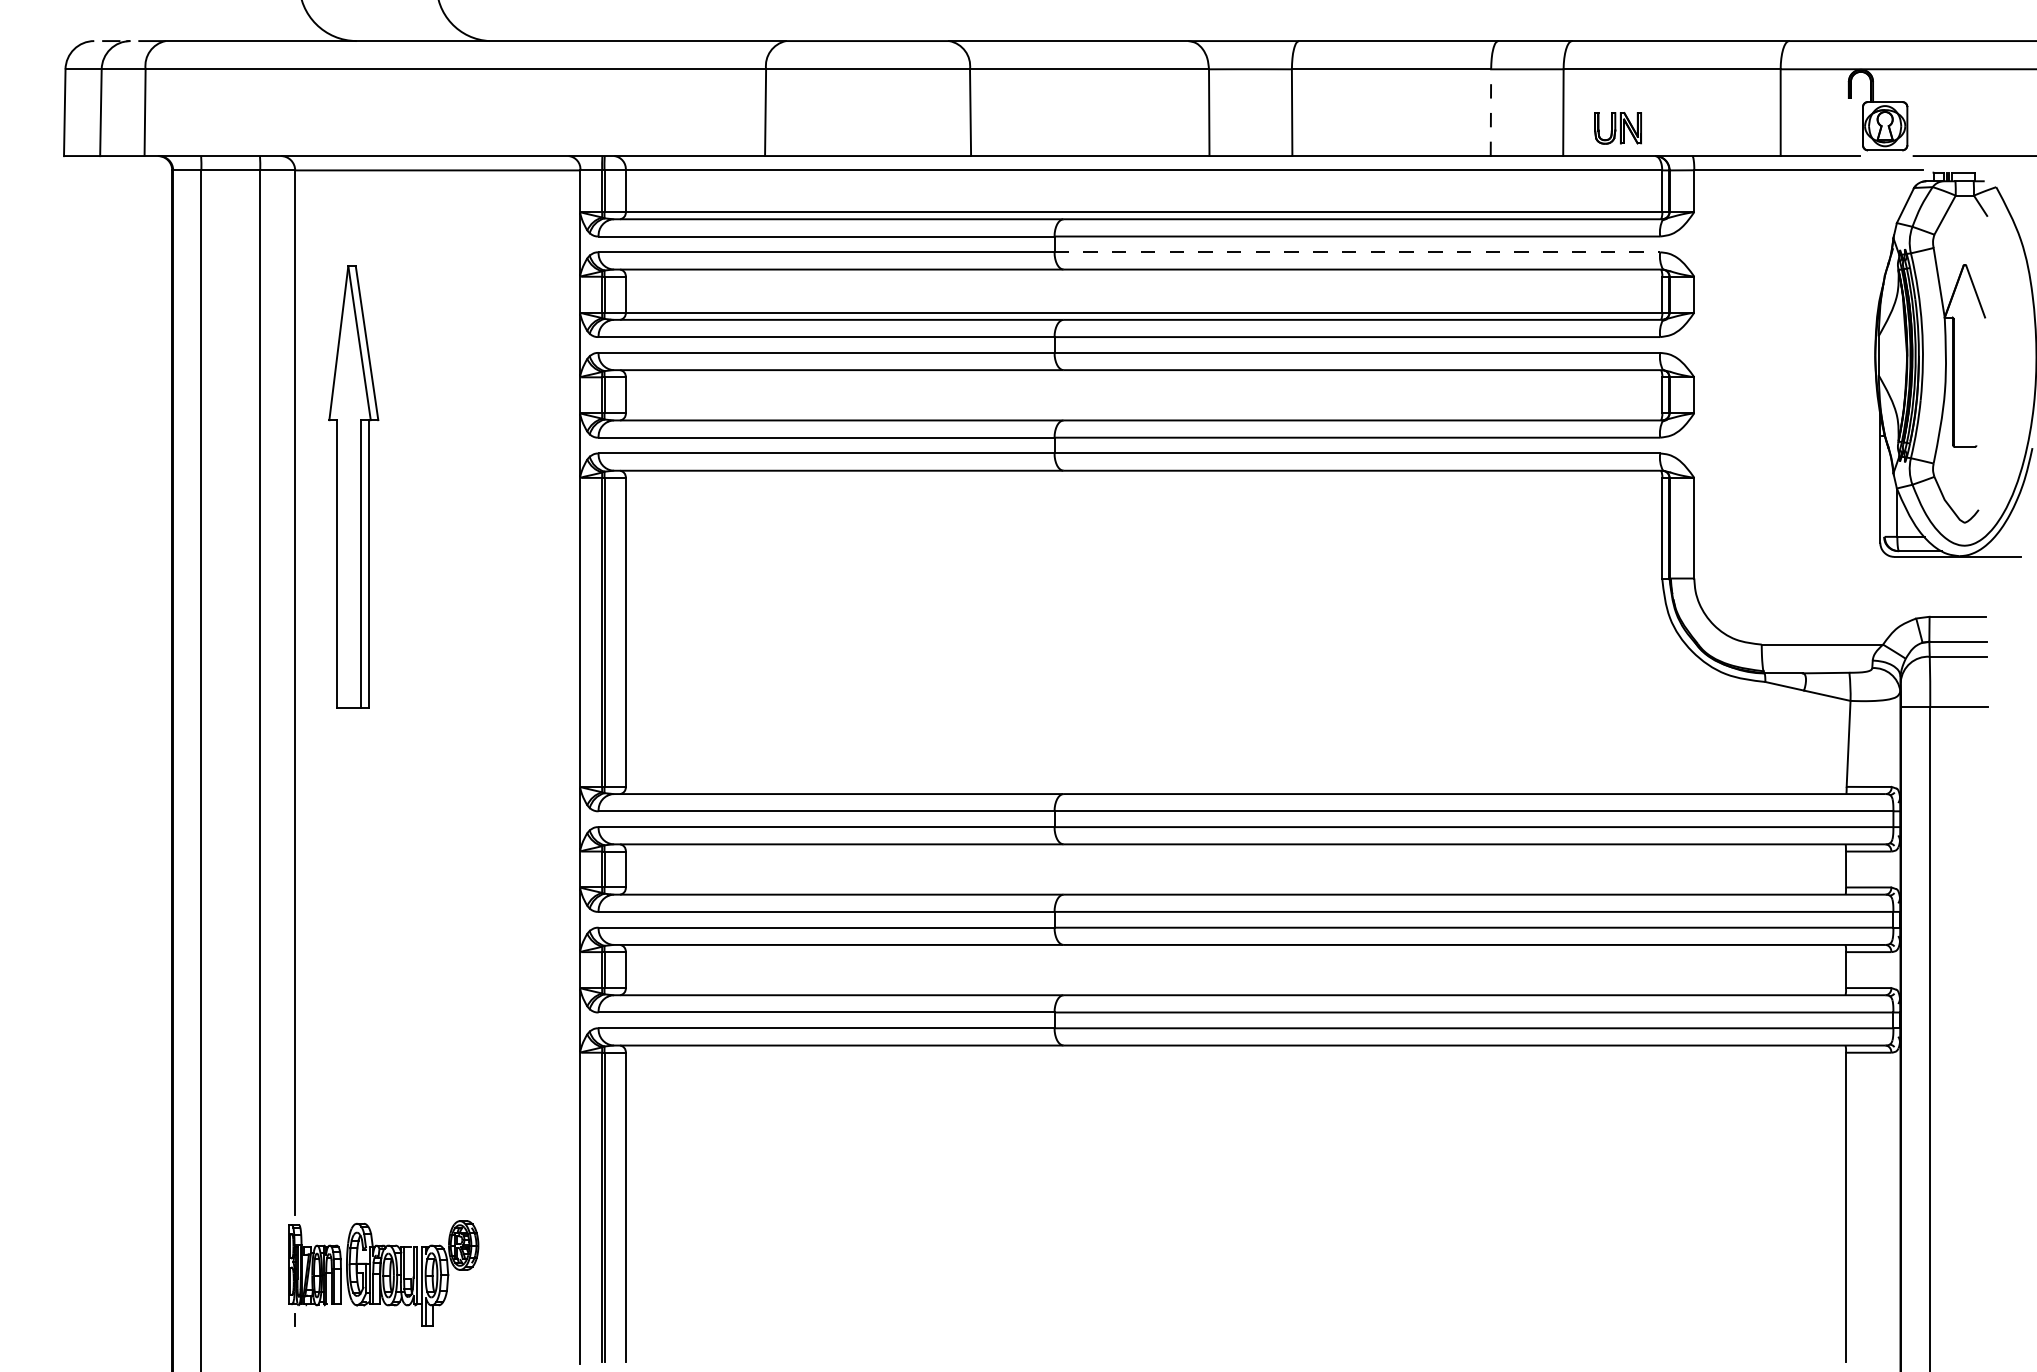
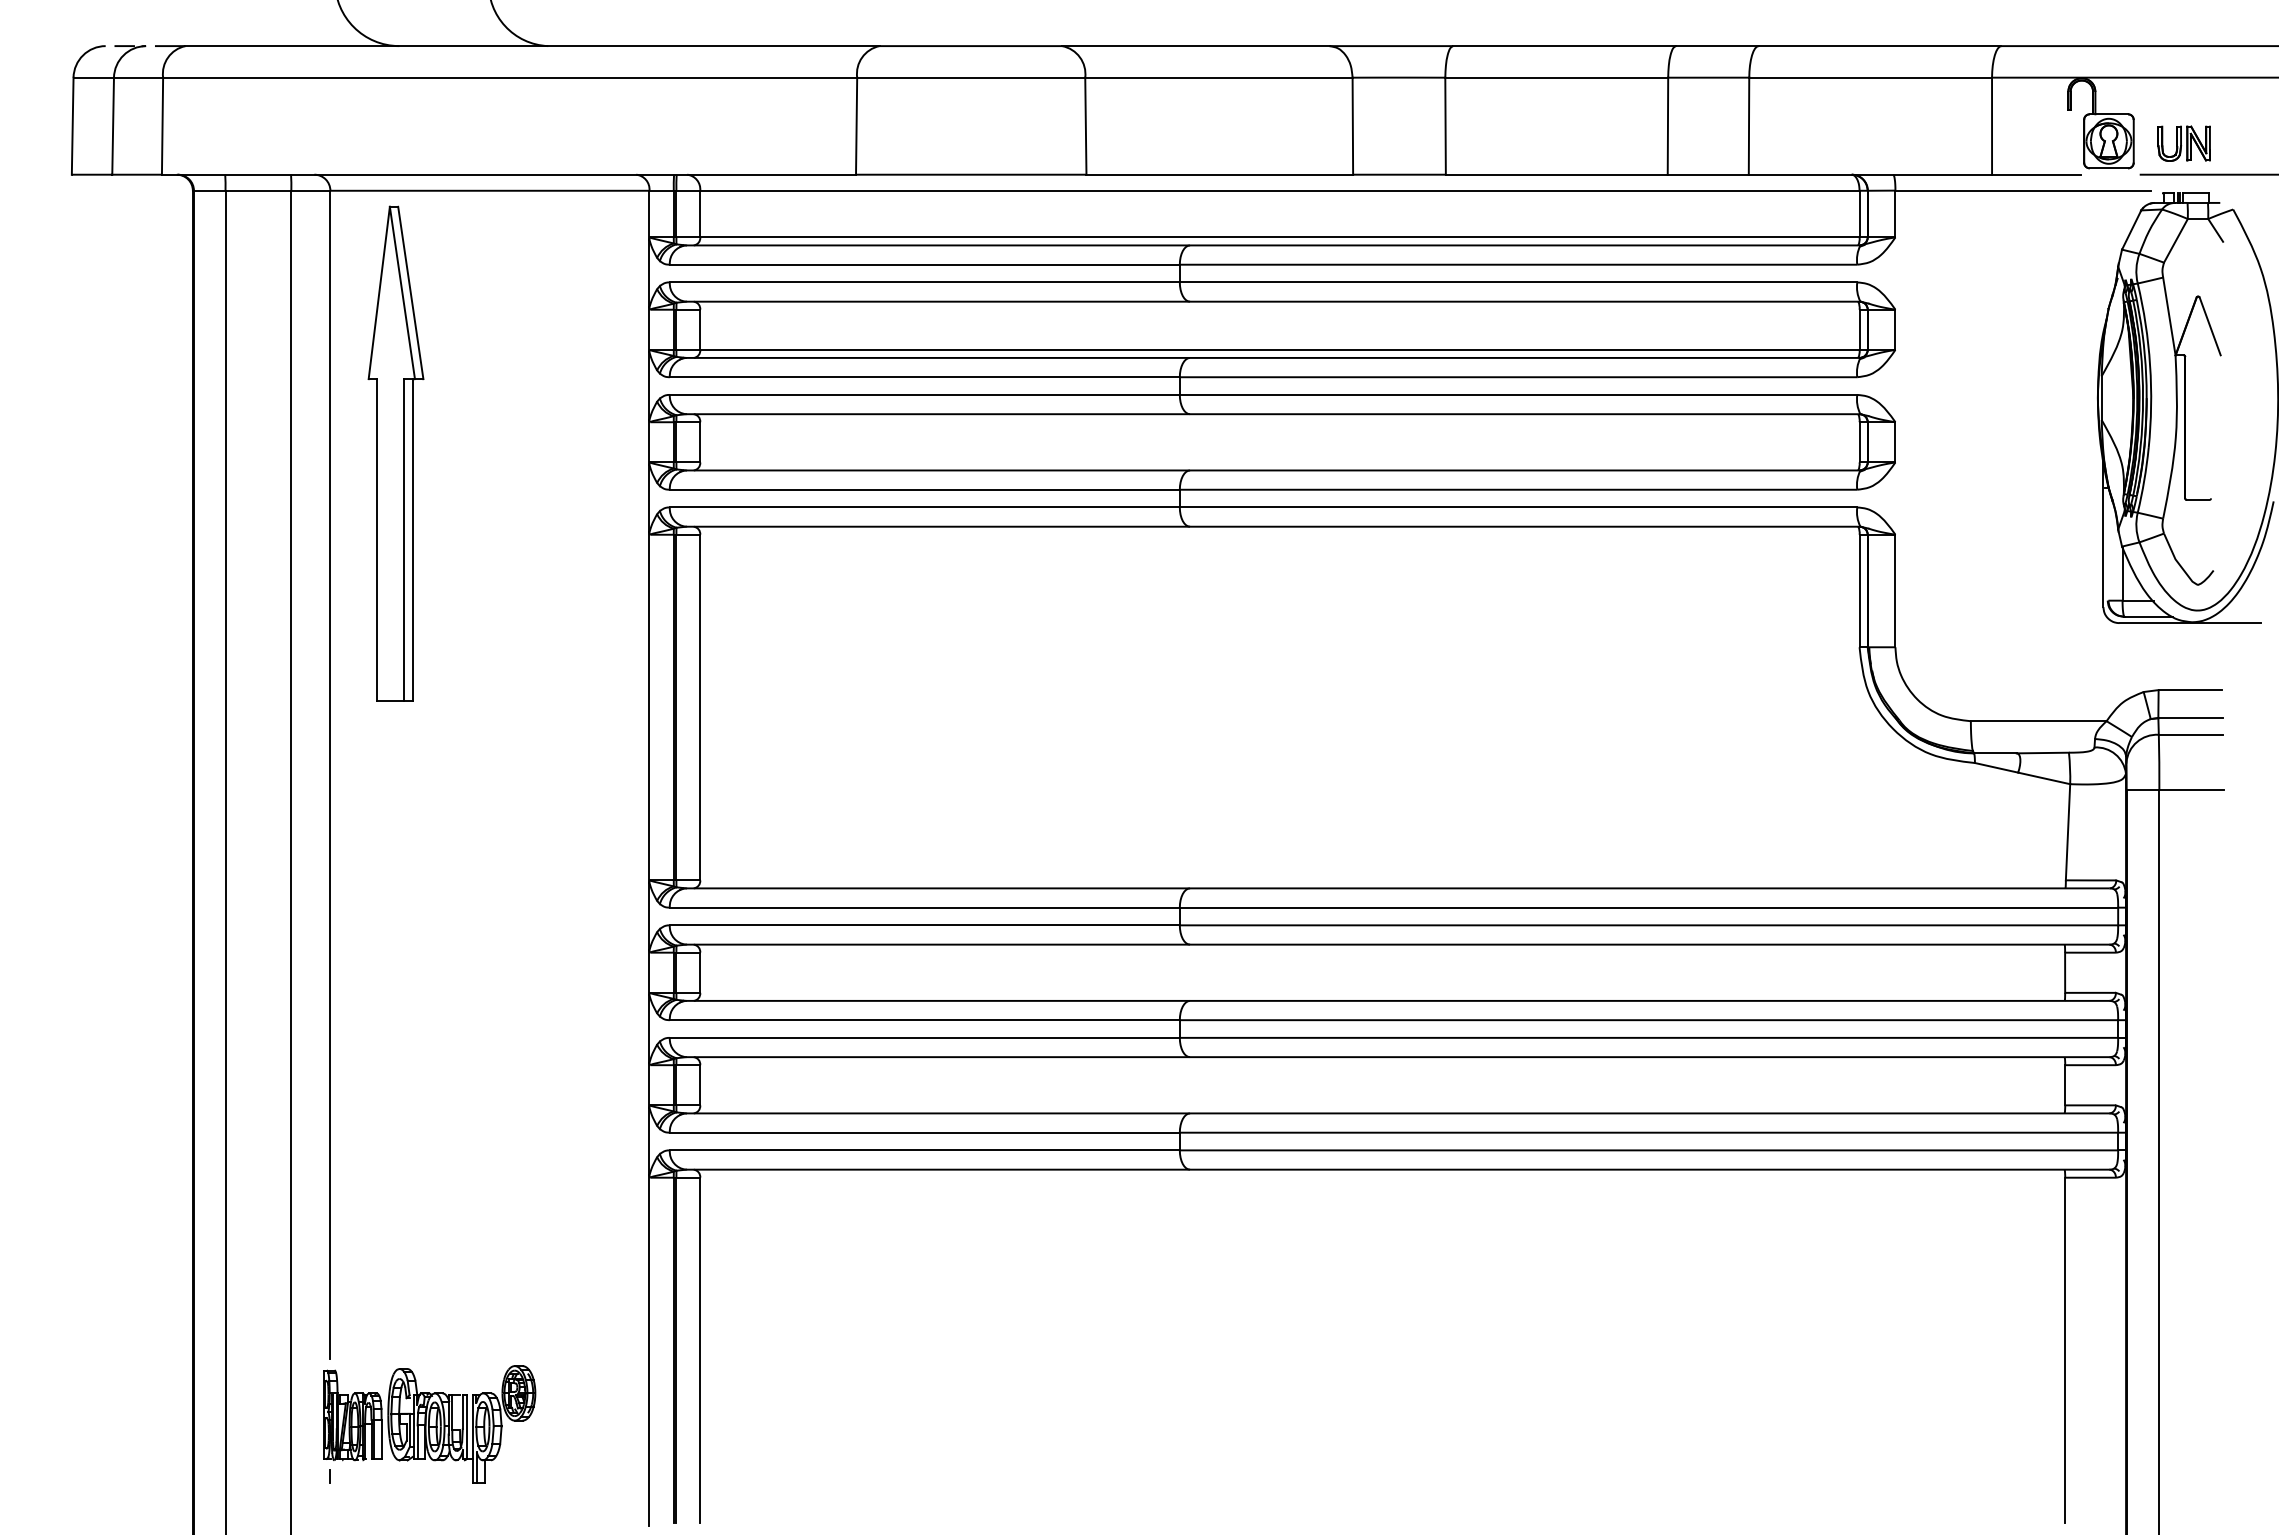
line: (1490, 112) -> (1667, 126), dashed -> solid
part: (1617, 128) -> (2183, 143), moved
line: (1357, 252) -> (1518, 282), dashed -> solid
part: (353, 486) -> (395, 453), moved

